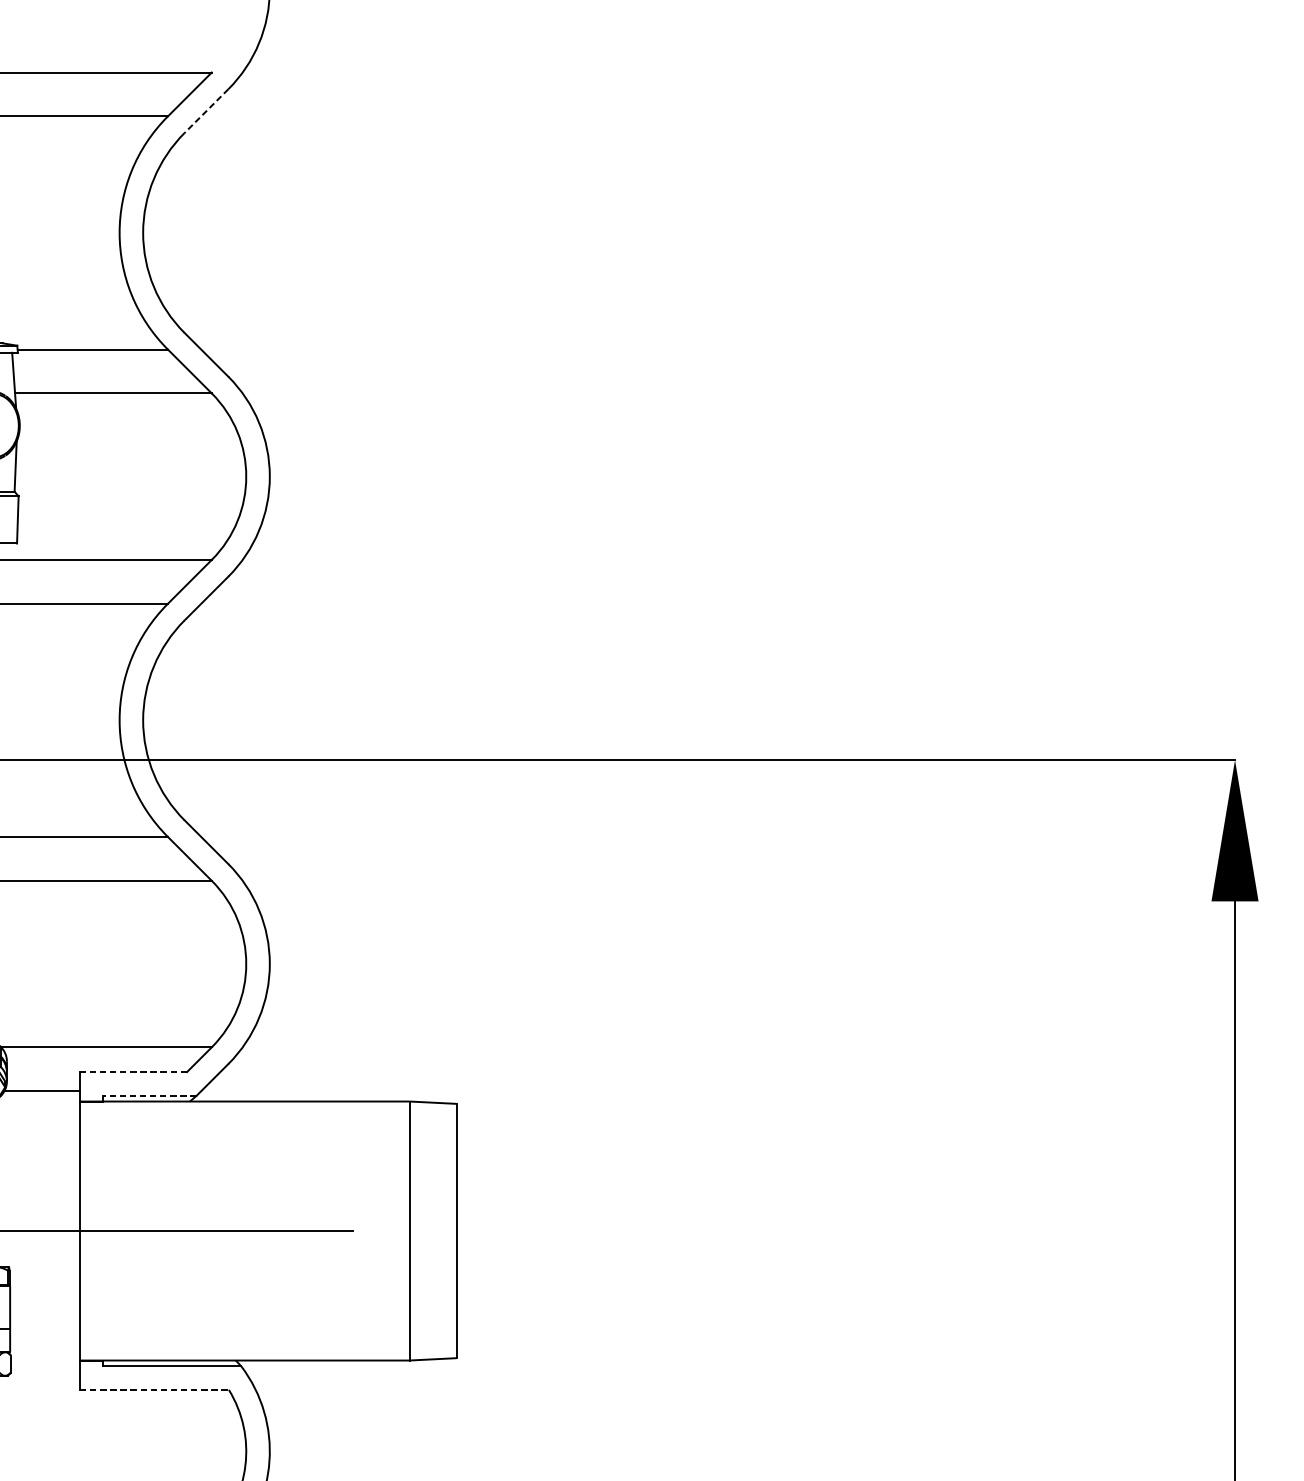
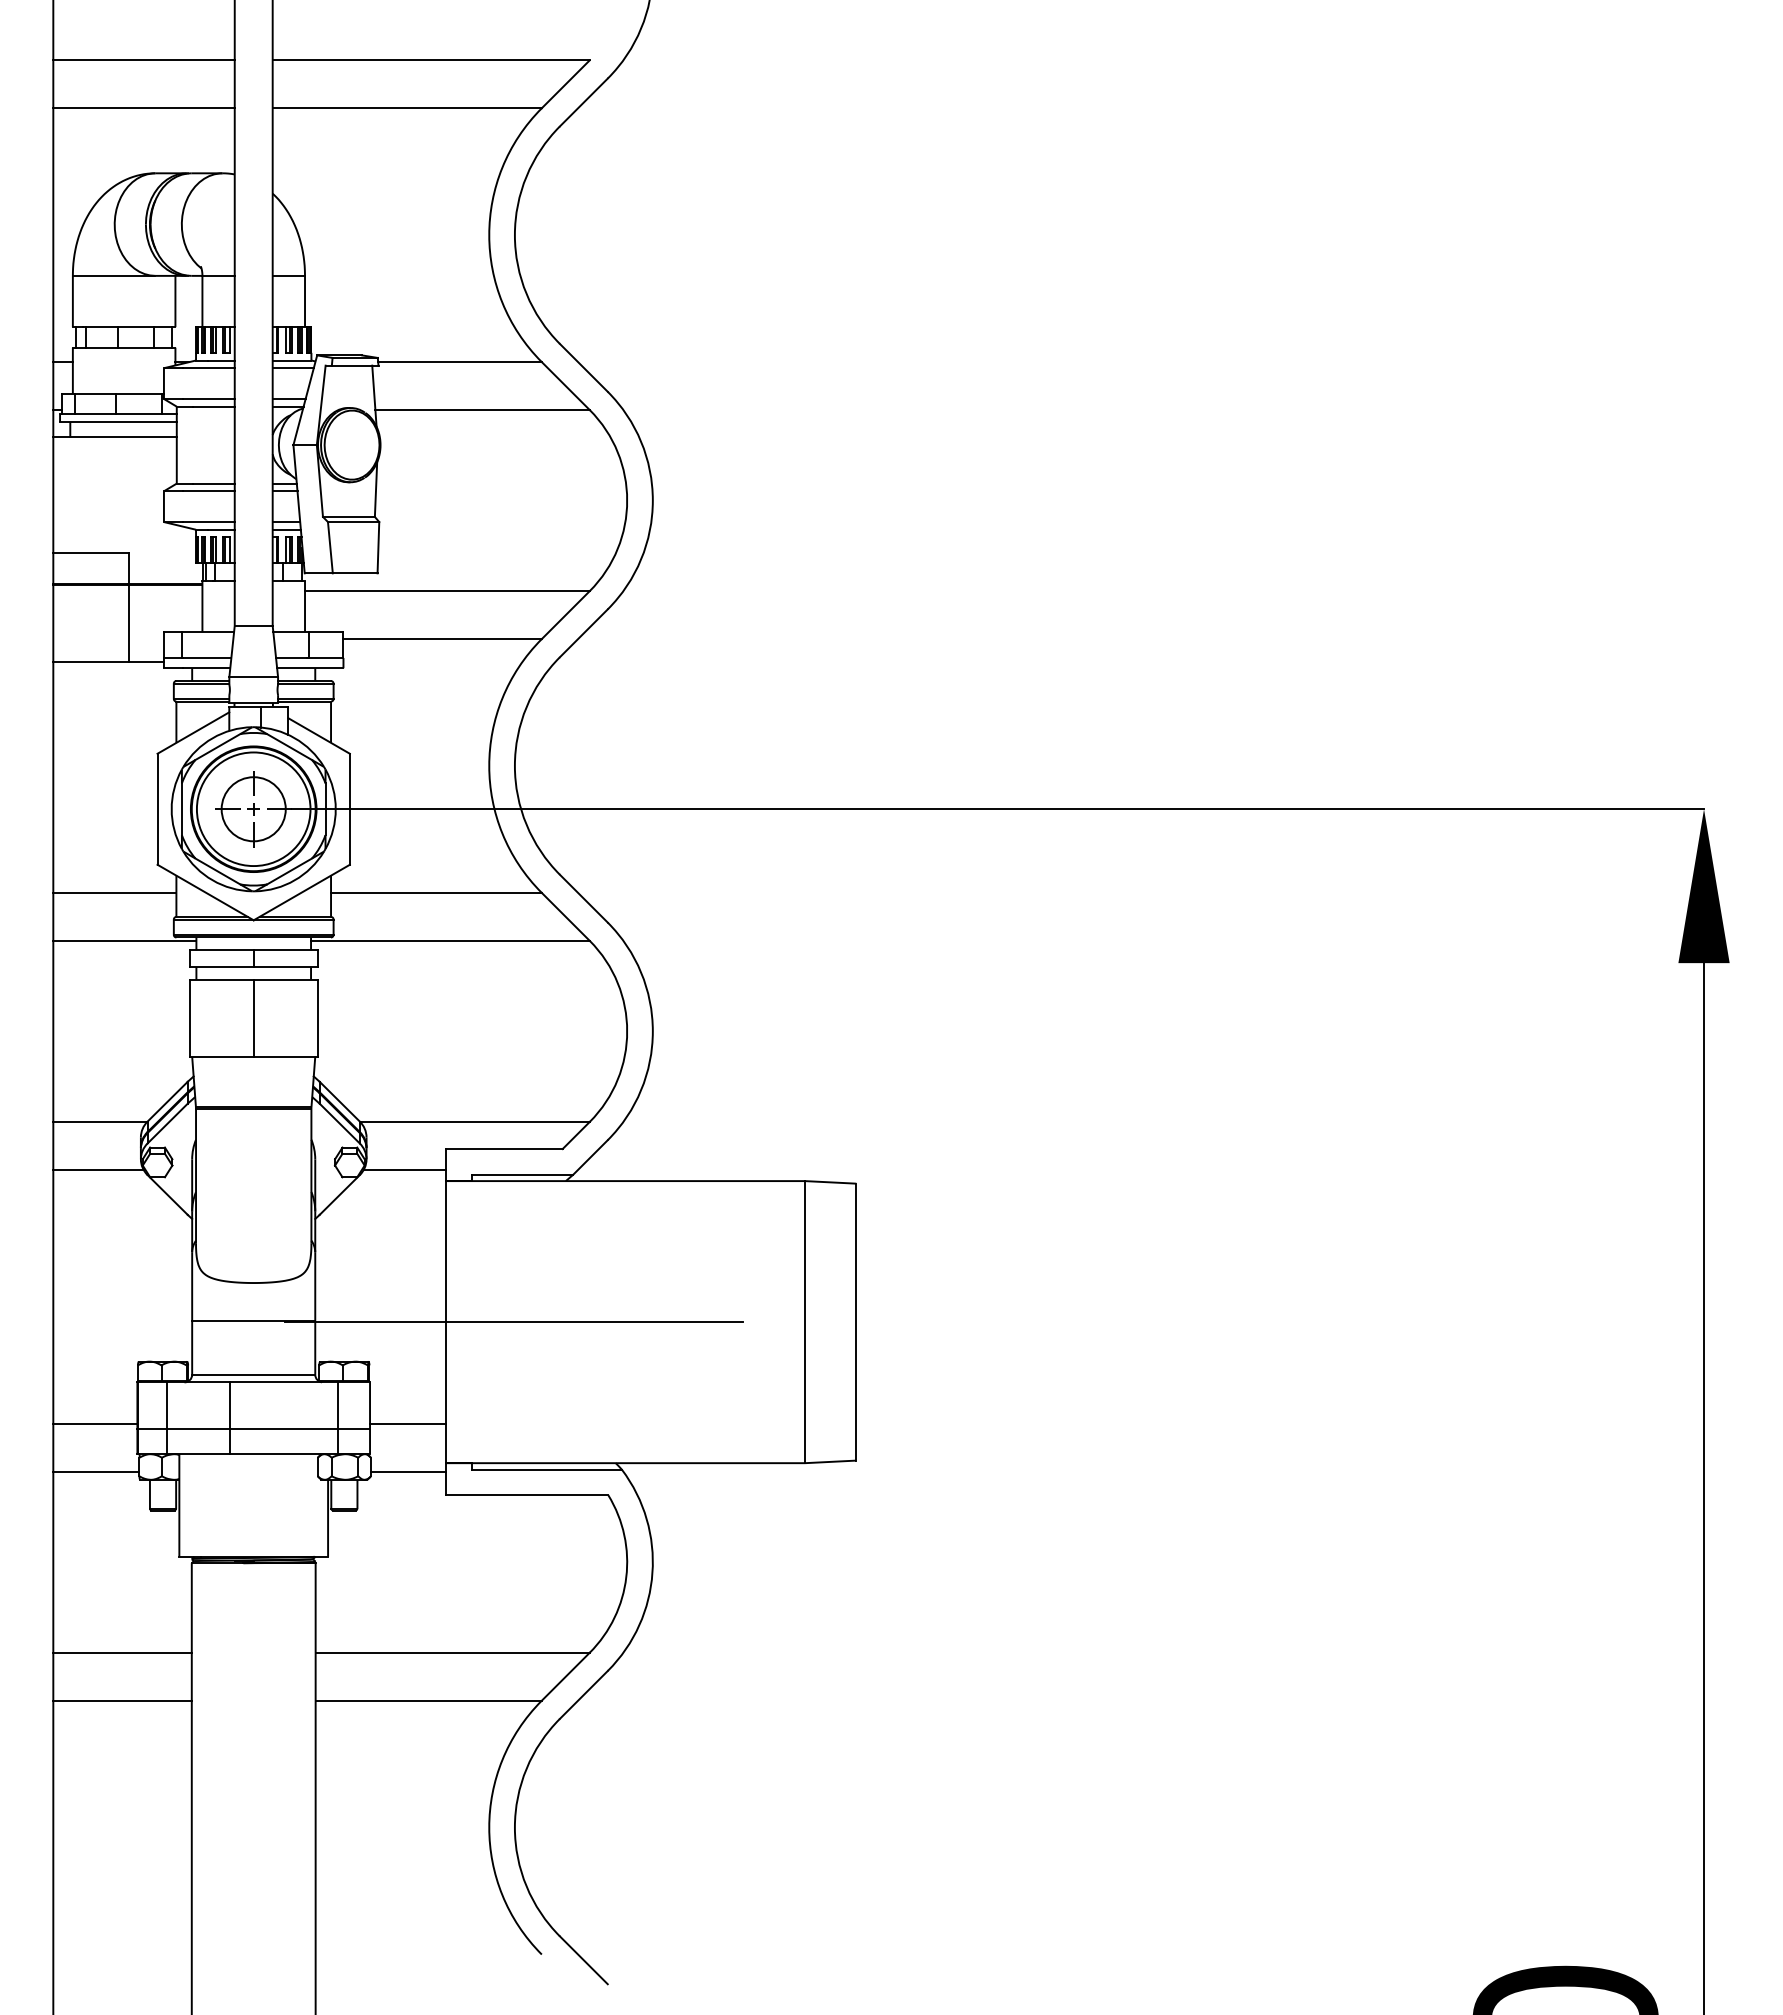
line: (206, 111) -> (583, 102), dashed -> solid
line: (132, 1072) -> (503, 1149), dashed -> solid
line: (150, 1095) -> (522, 1174), dashed -> solid
line: (45, 1324) -> (408, 1423), added
line: (45, 1368) -> (408, 1471), added
line: (154, 1390) -> (527, 1495), dashed -> solid

